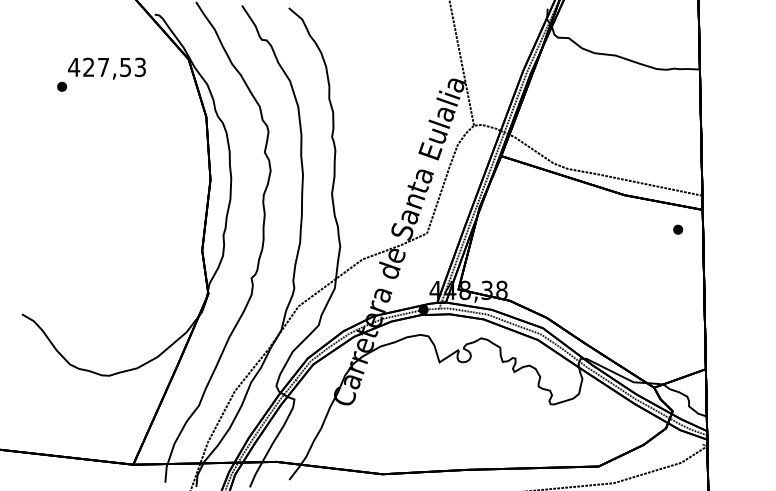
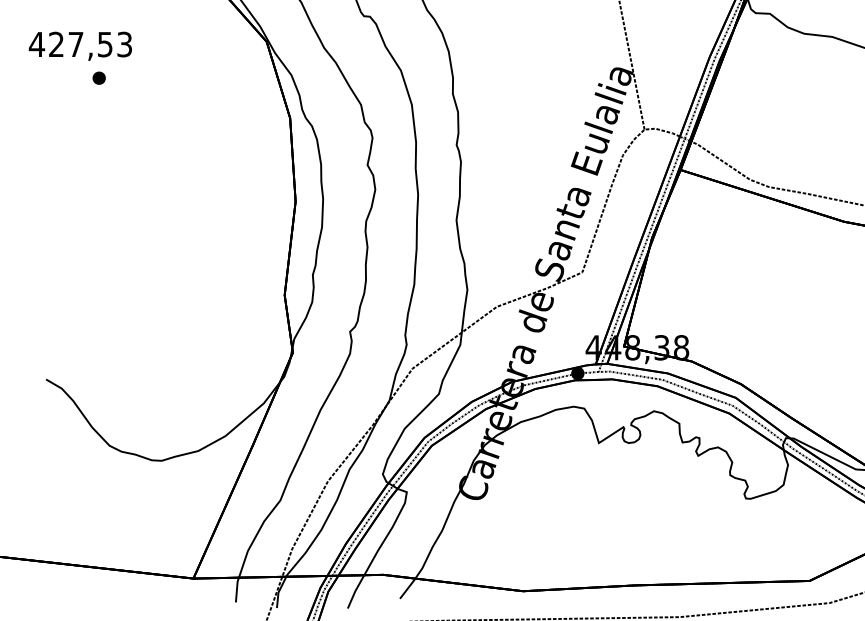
text: (106, 68) -> (79, 46), moved

